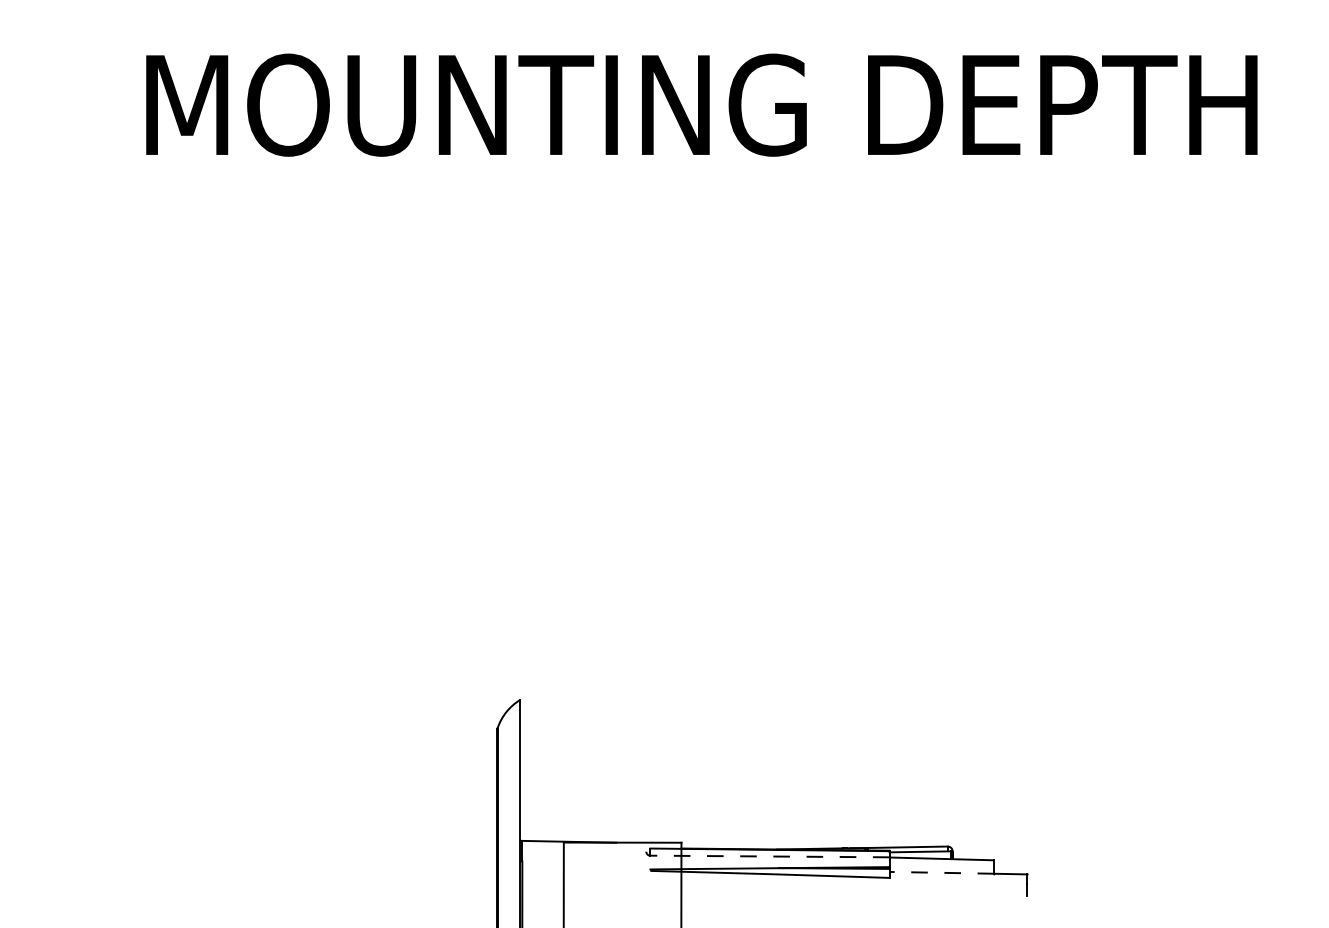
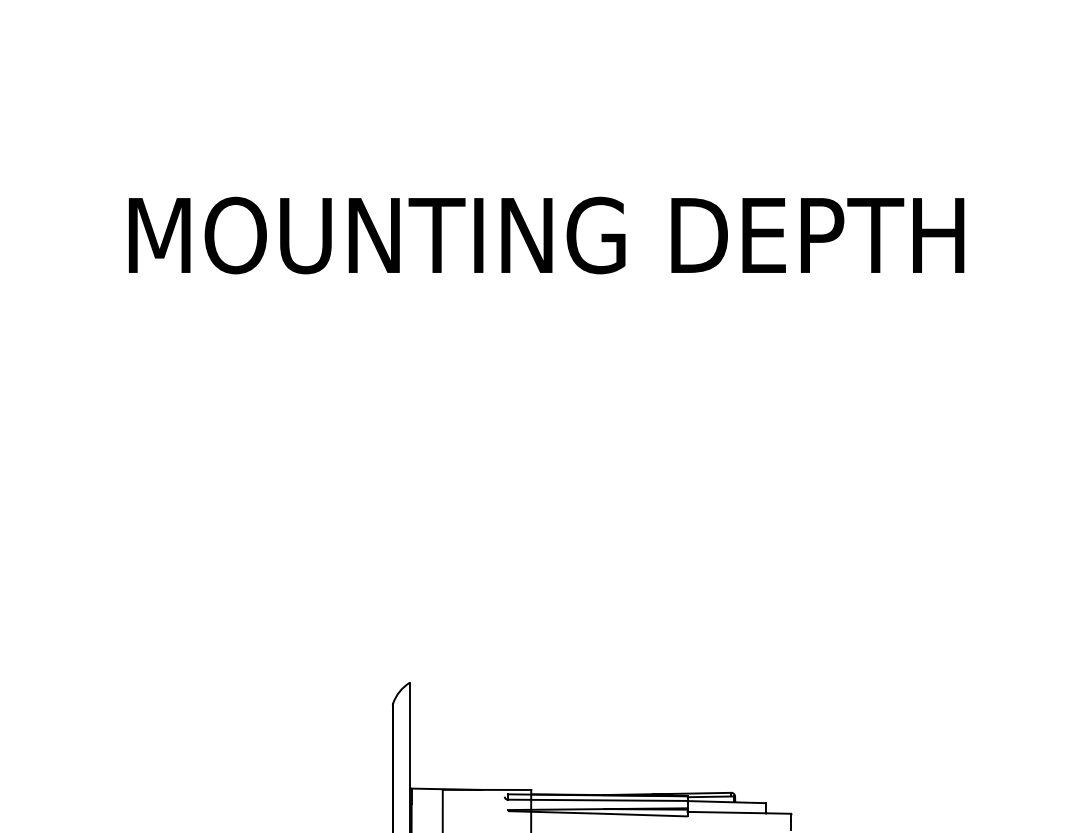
line: (769, 856) -> (597, 800), dashed -> solid
line: (941, 872) -> (726, 812), dashed -> solid

